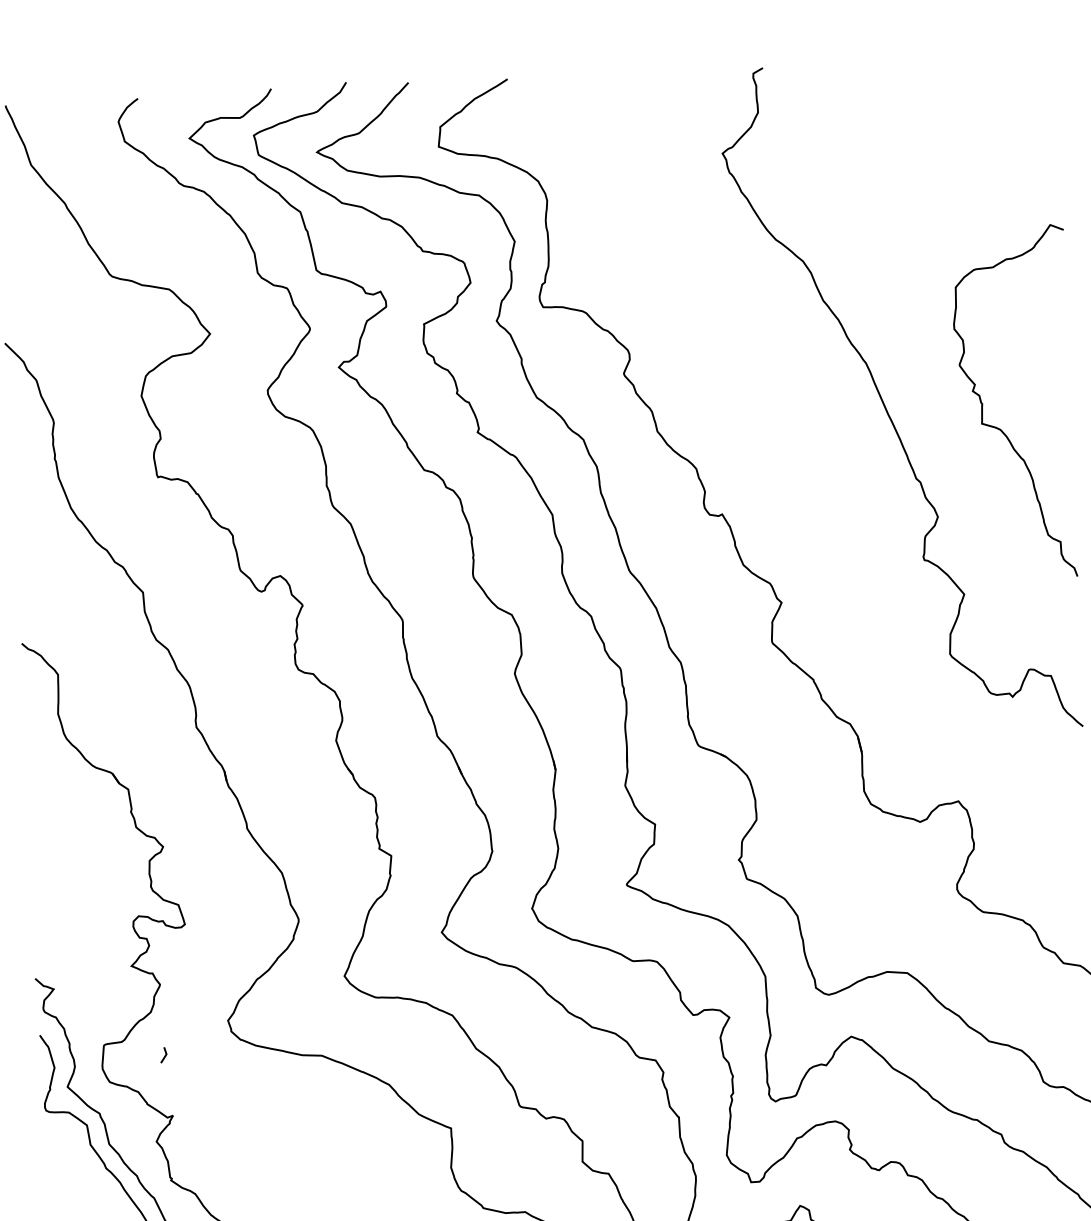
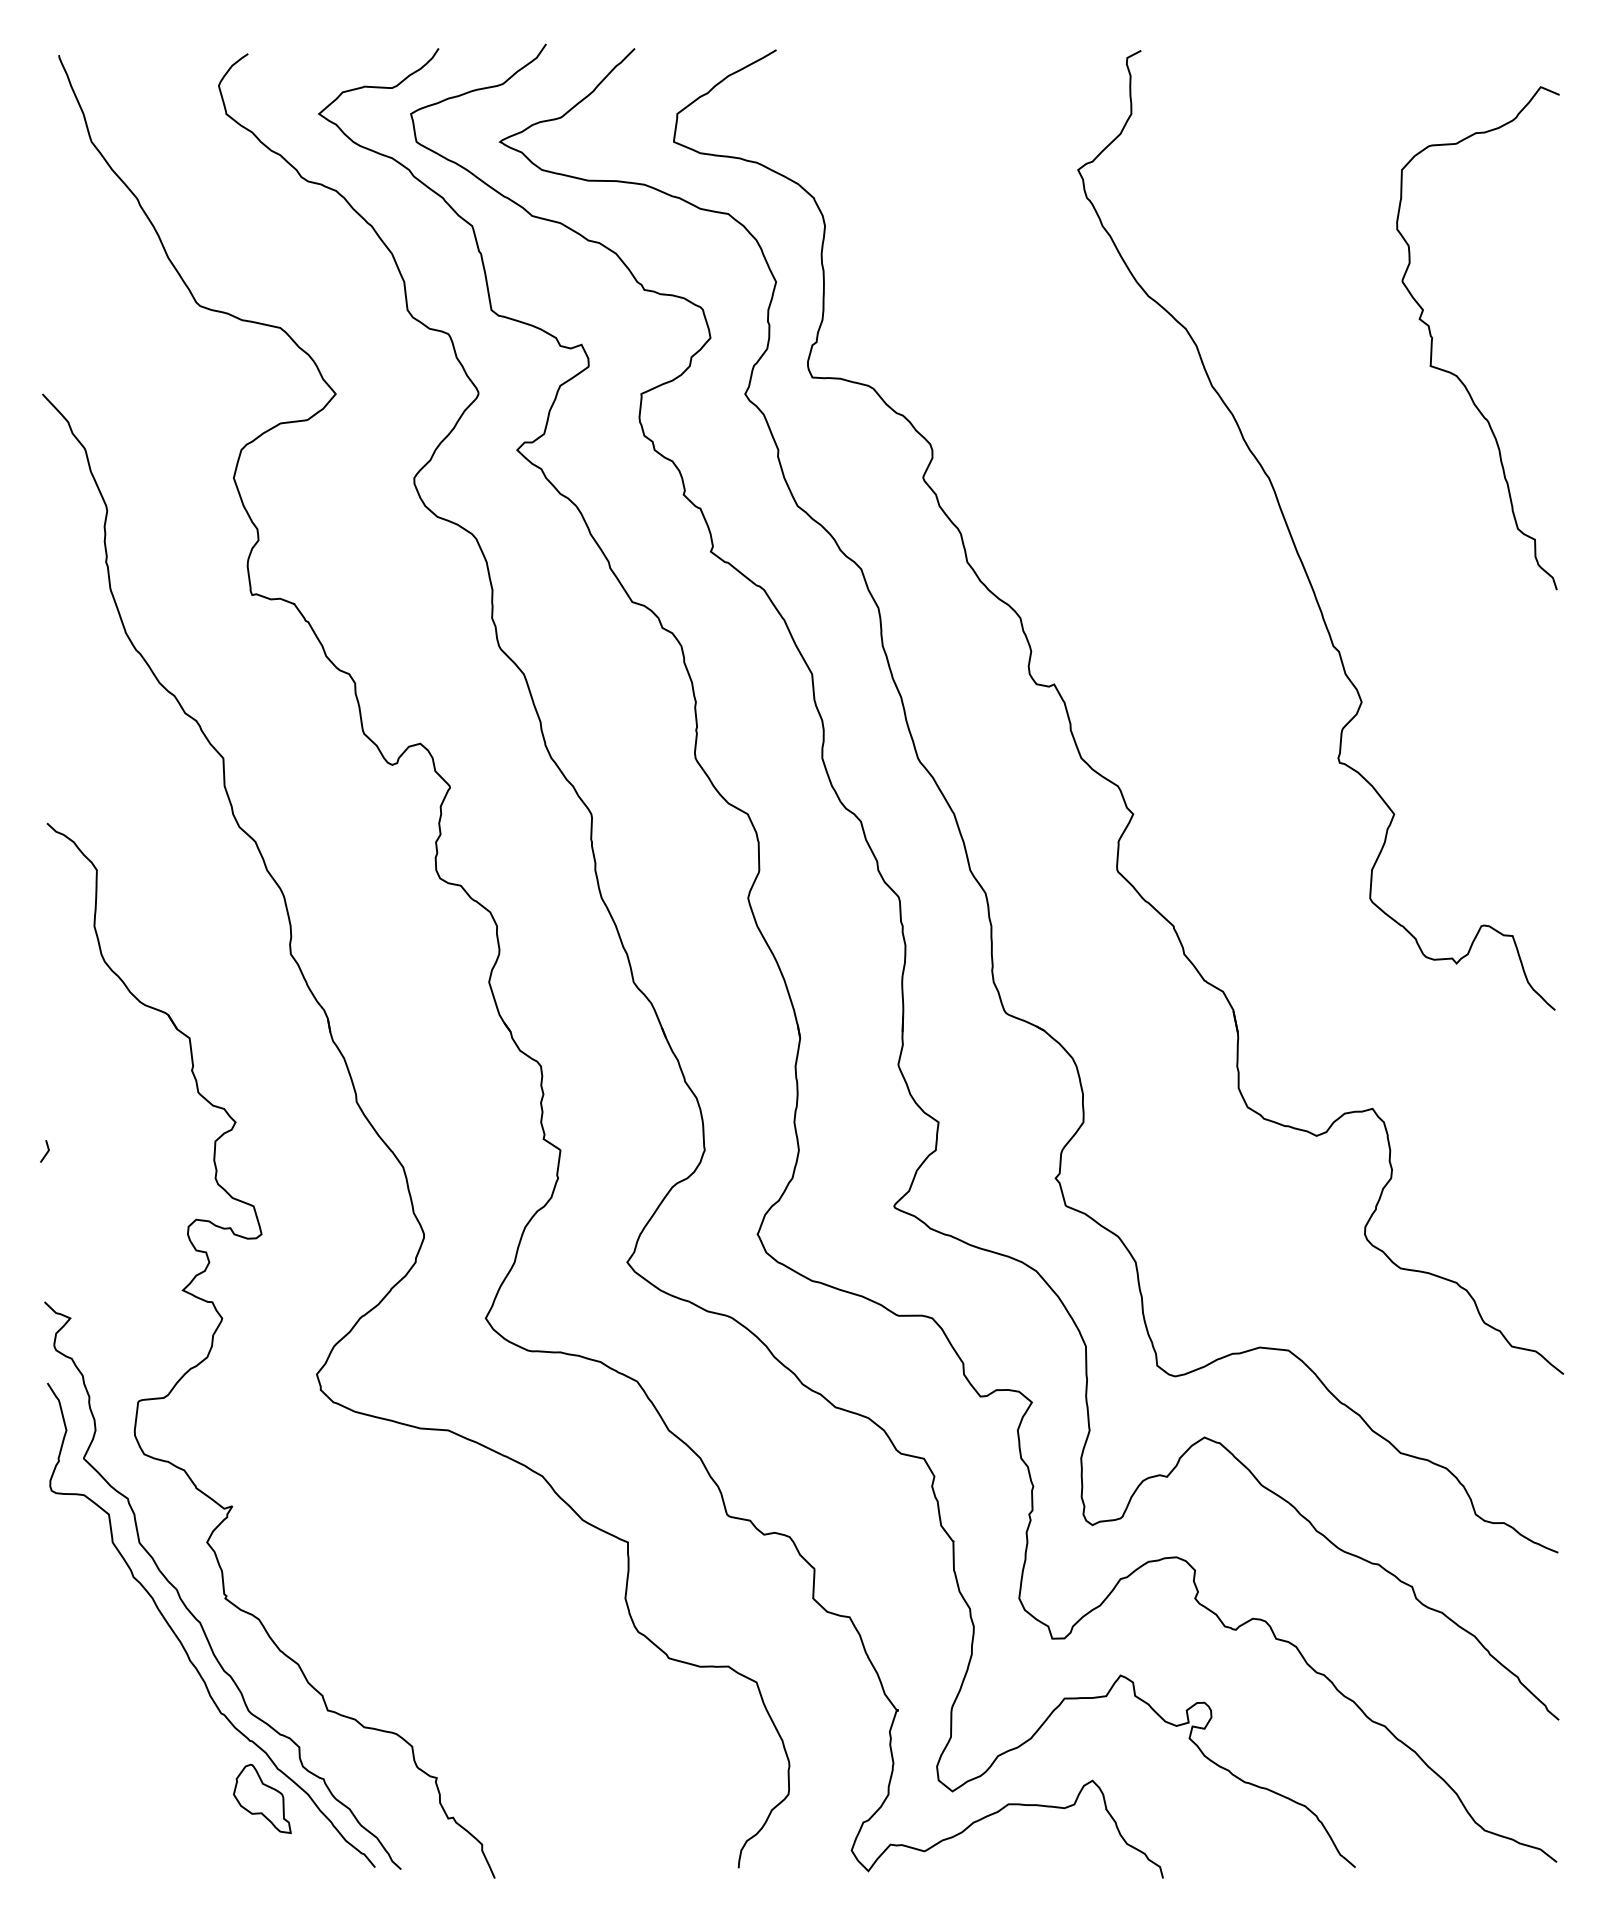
curve: (1000, 428) -> (1456, 374), moved
line: (164, 1055) -> (46, 1152), moved

